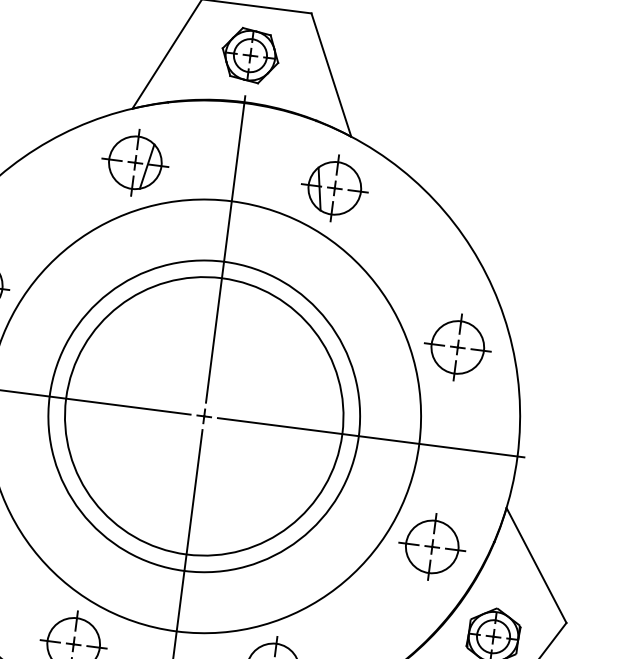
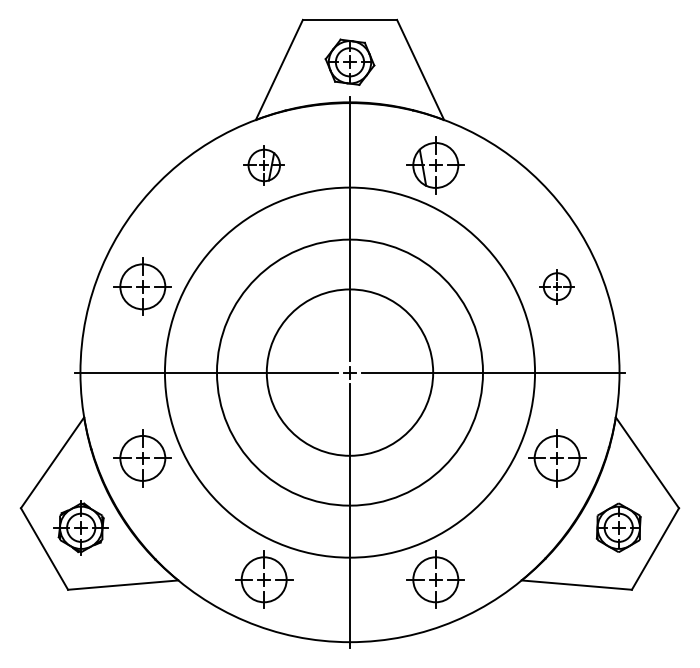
part: (135, 162) -> (264, 165), size x0.7
part: (458, 347) -> (557, 286), size x0.6
circle: (203, 416) -> (349, 372), size x0.7

